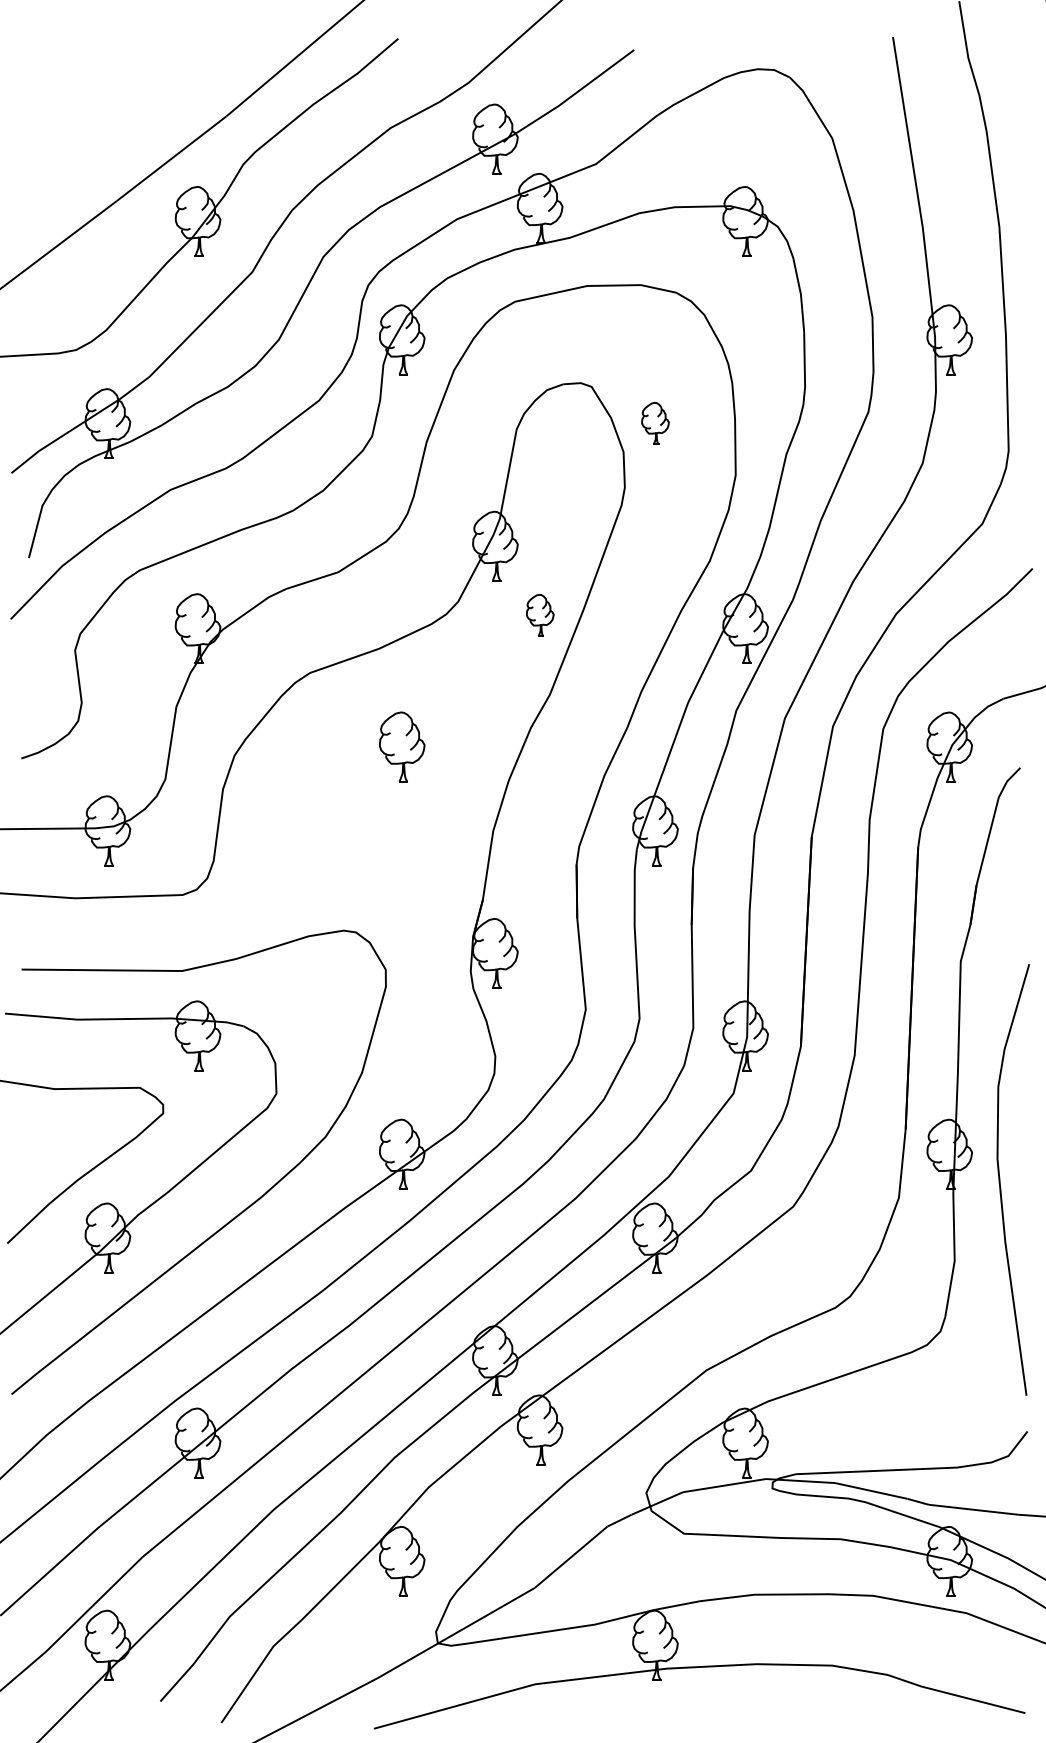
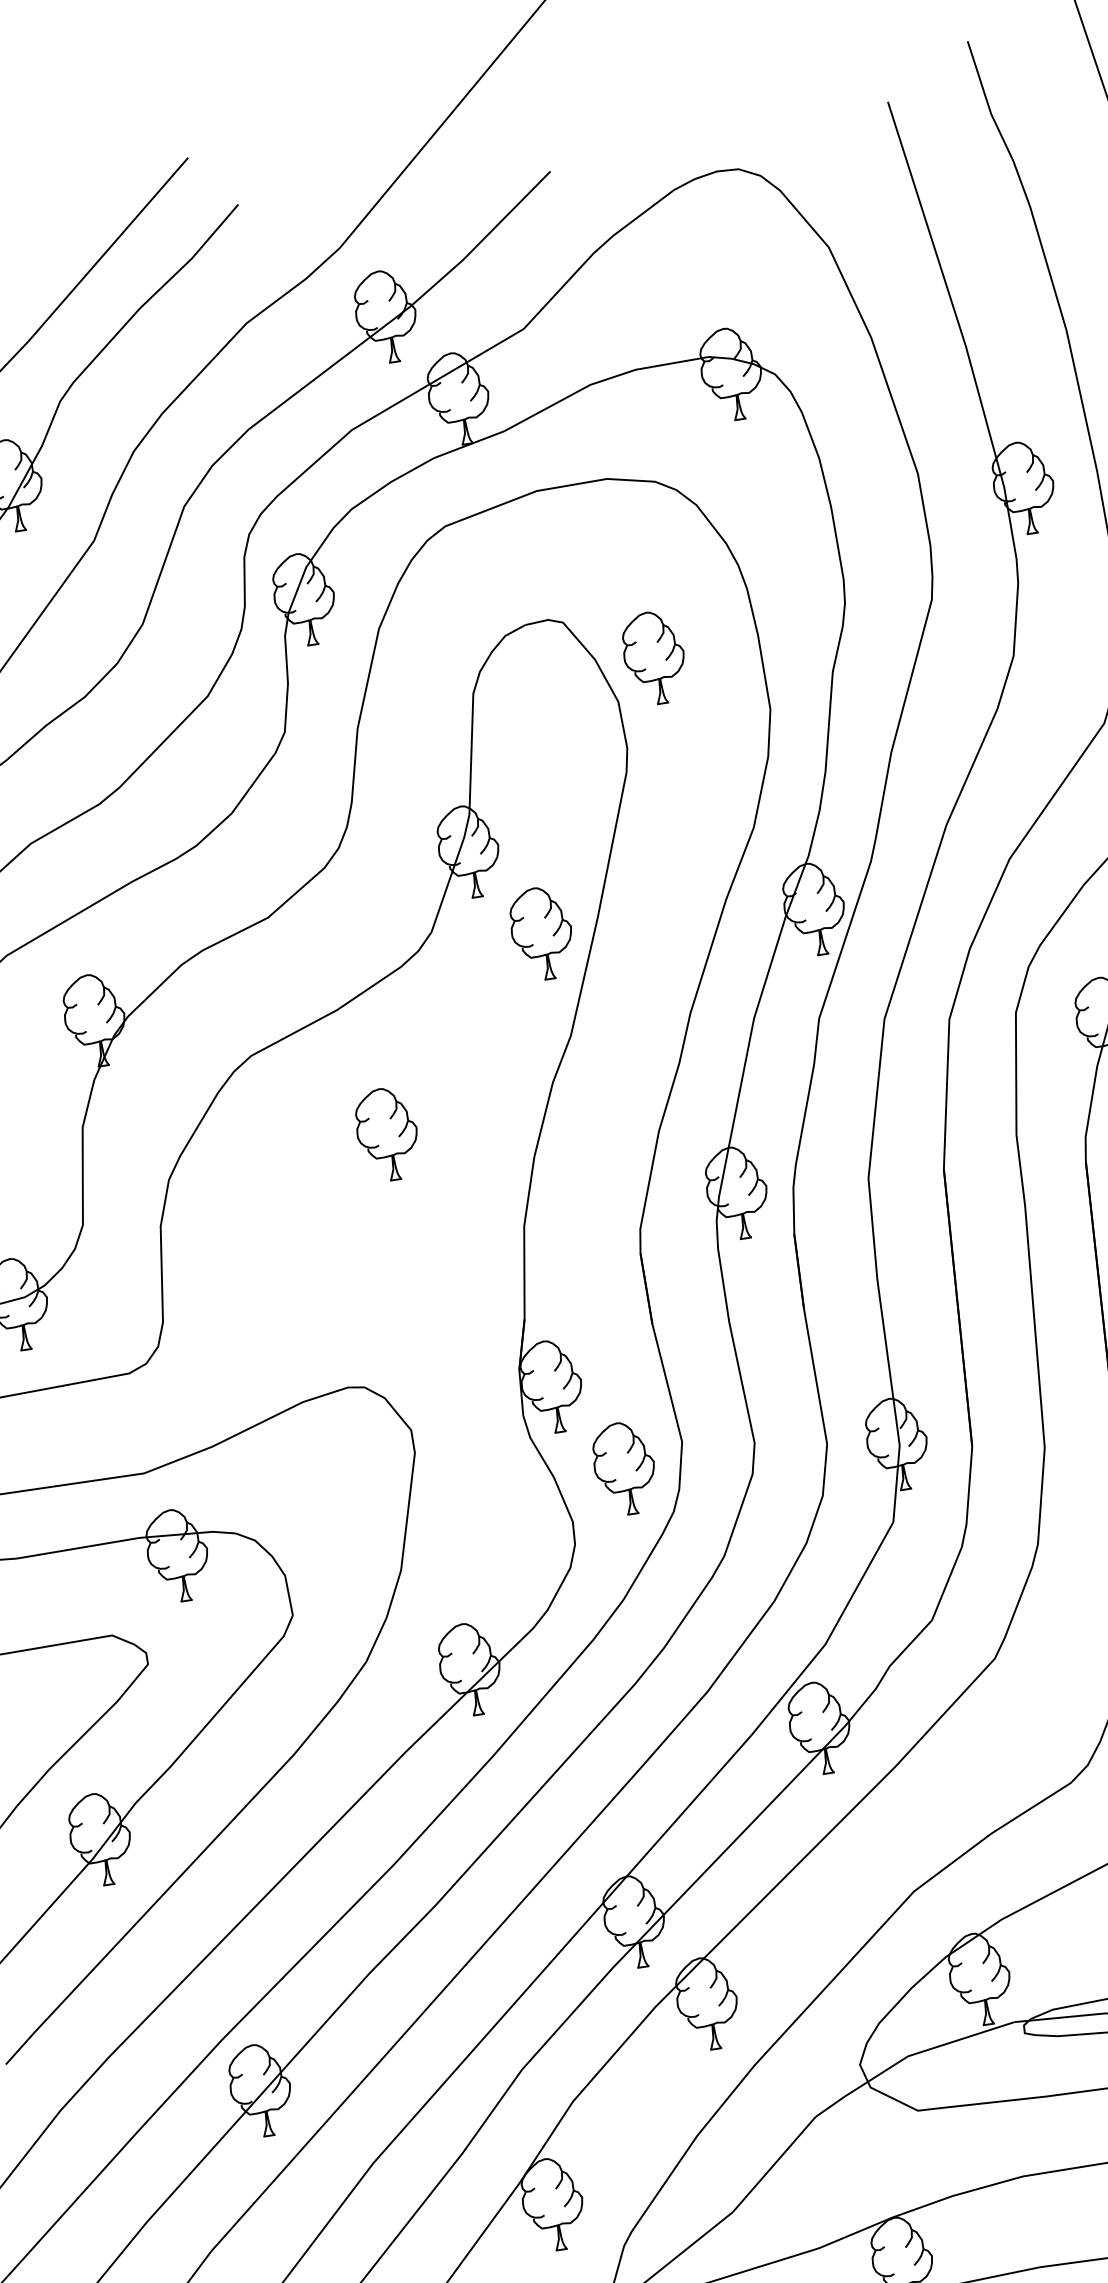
part: (655, 423) -> (654, 657), size x1.67
part: (540, 615) -> (542, 933), size x1.67
part: (540, 1022) -> (625, 1468), added

